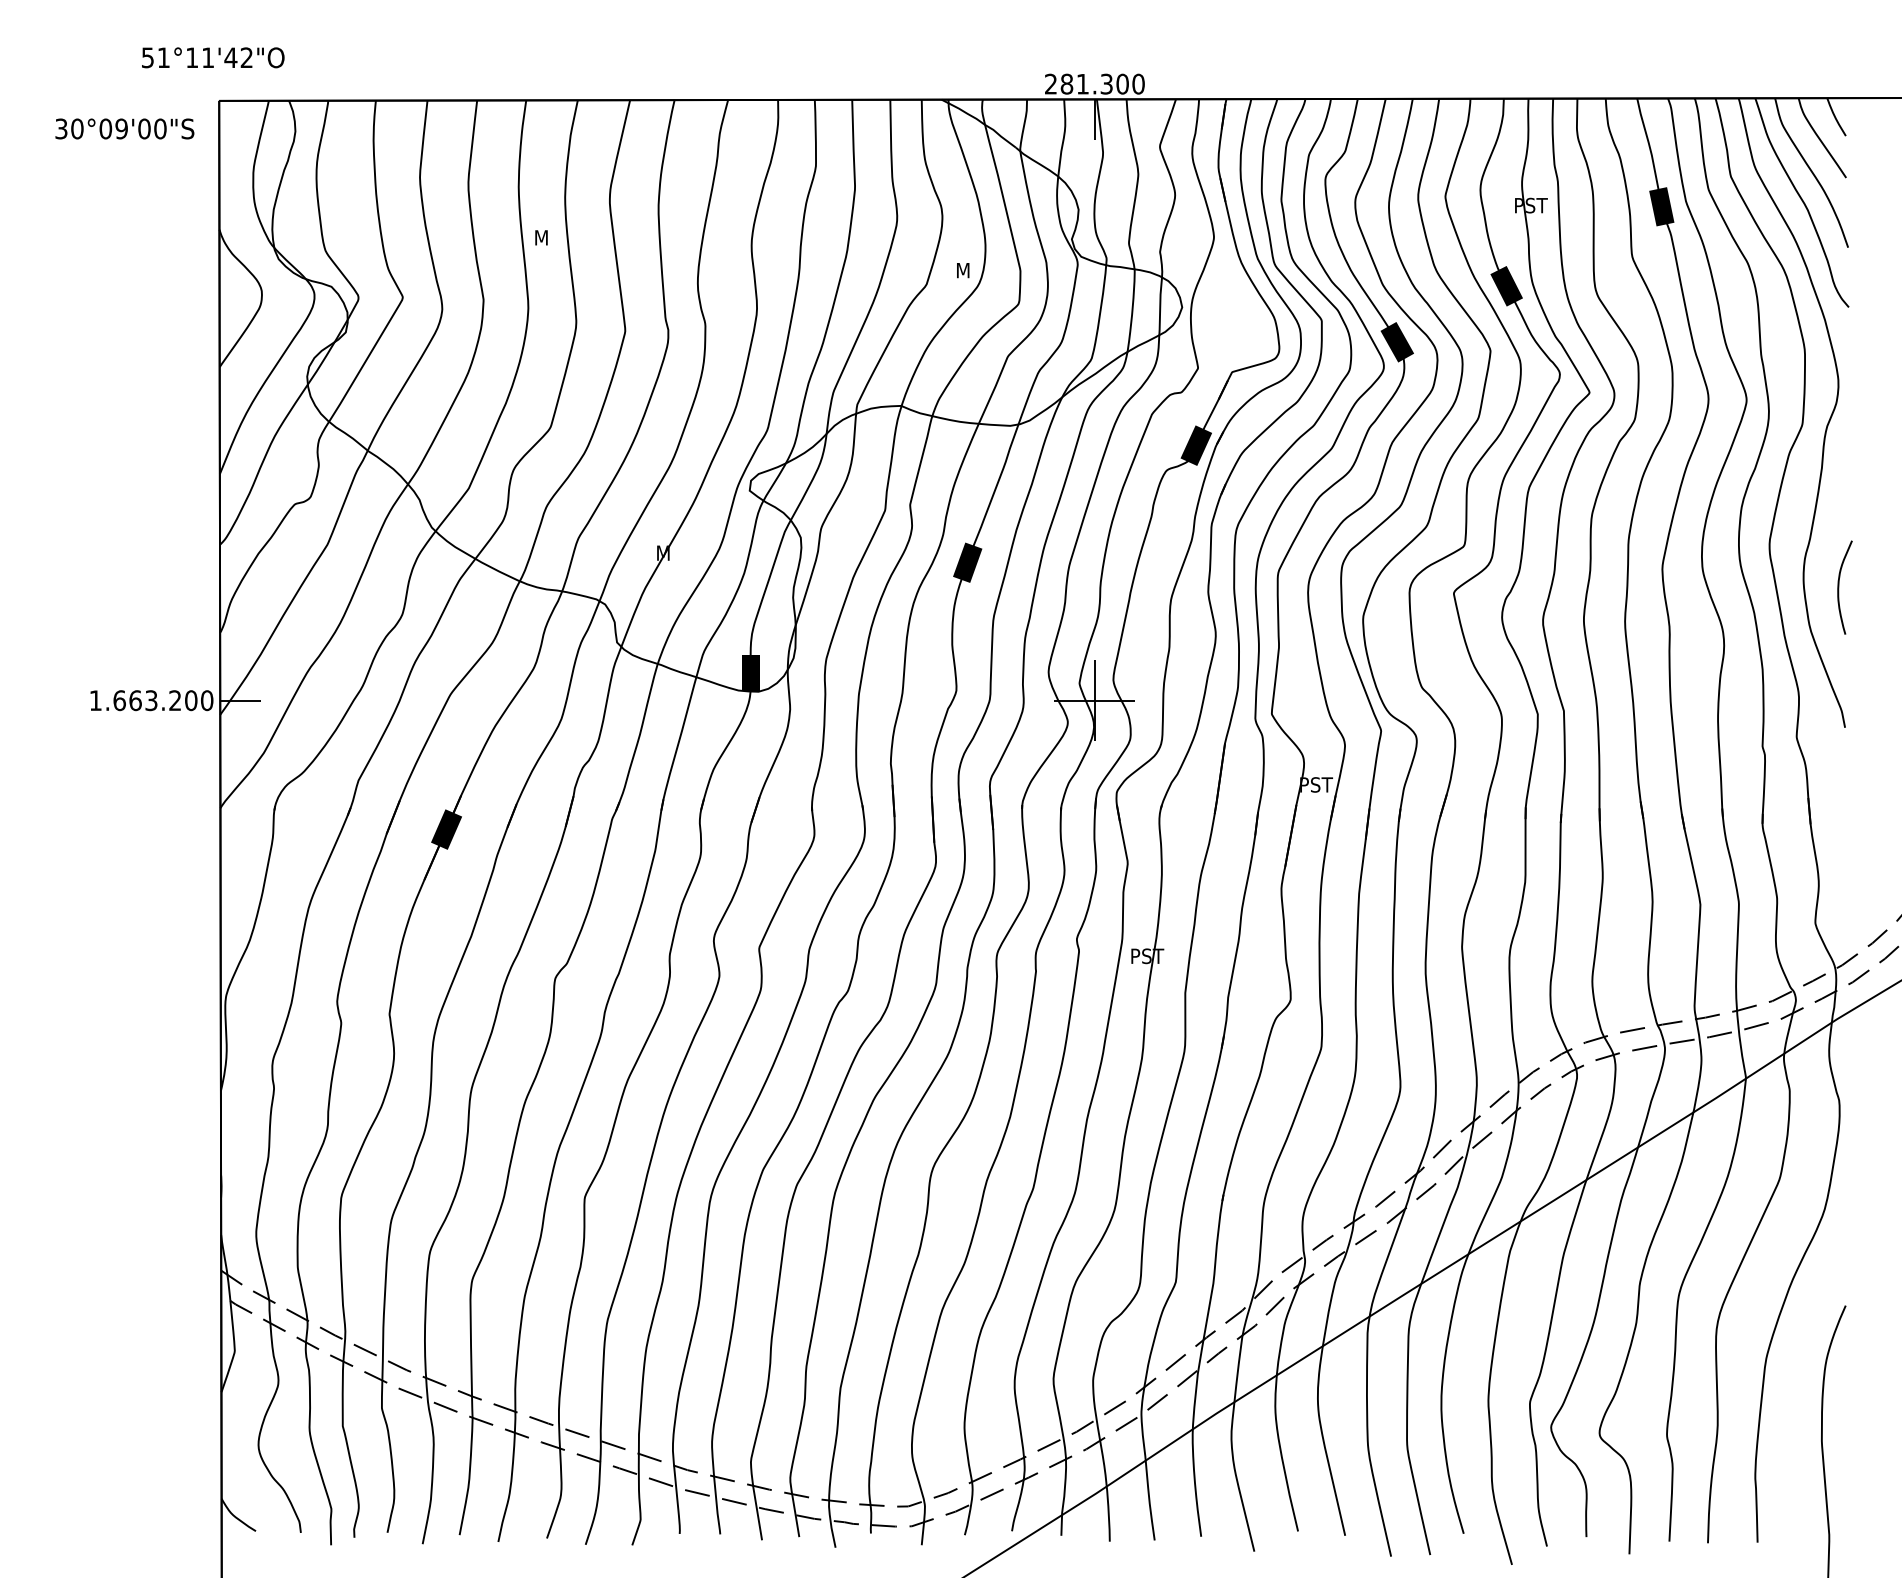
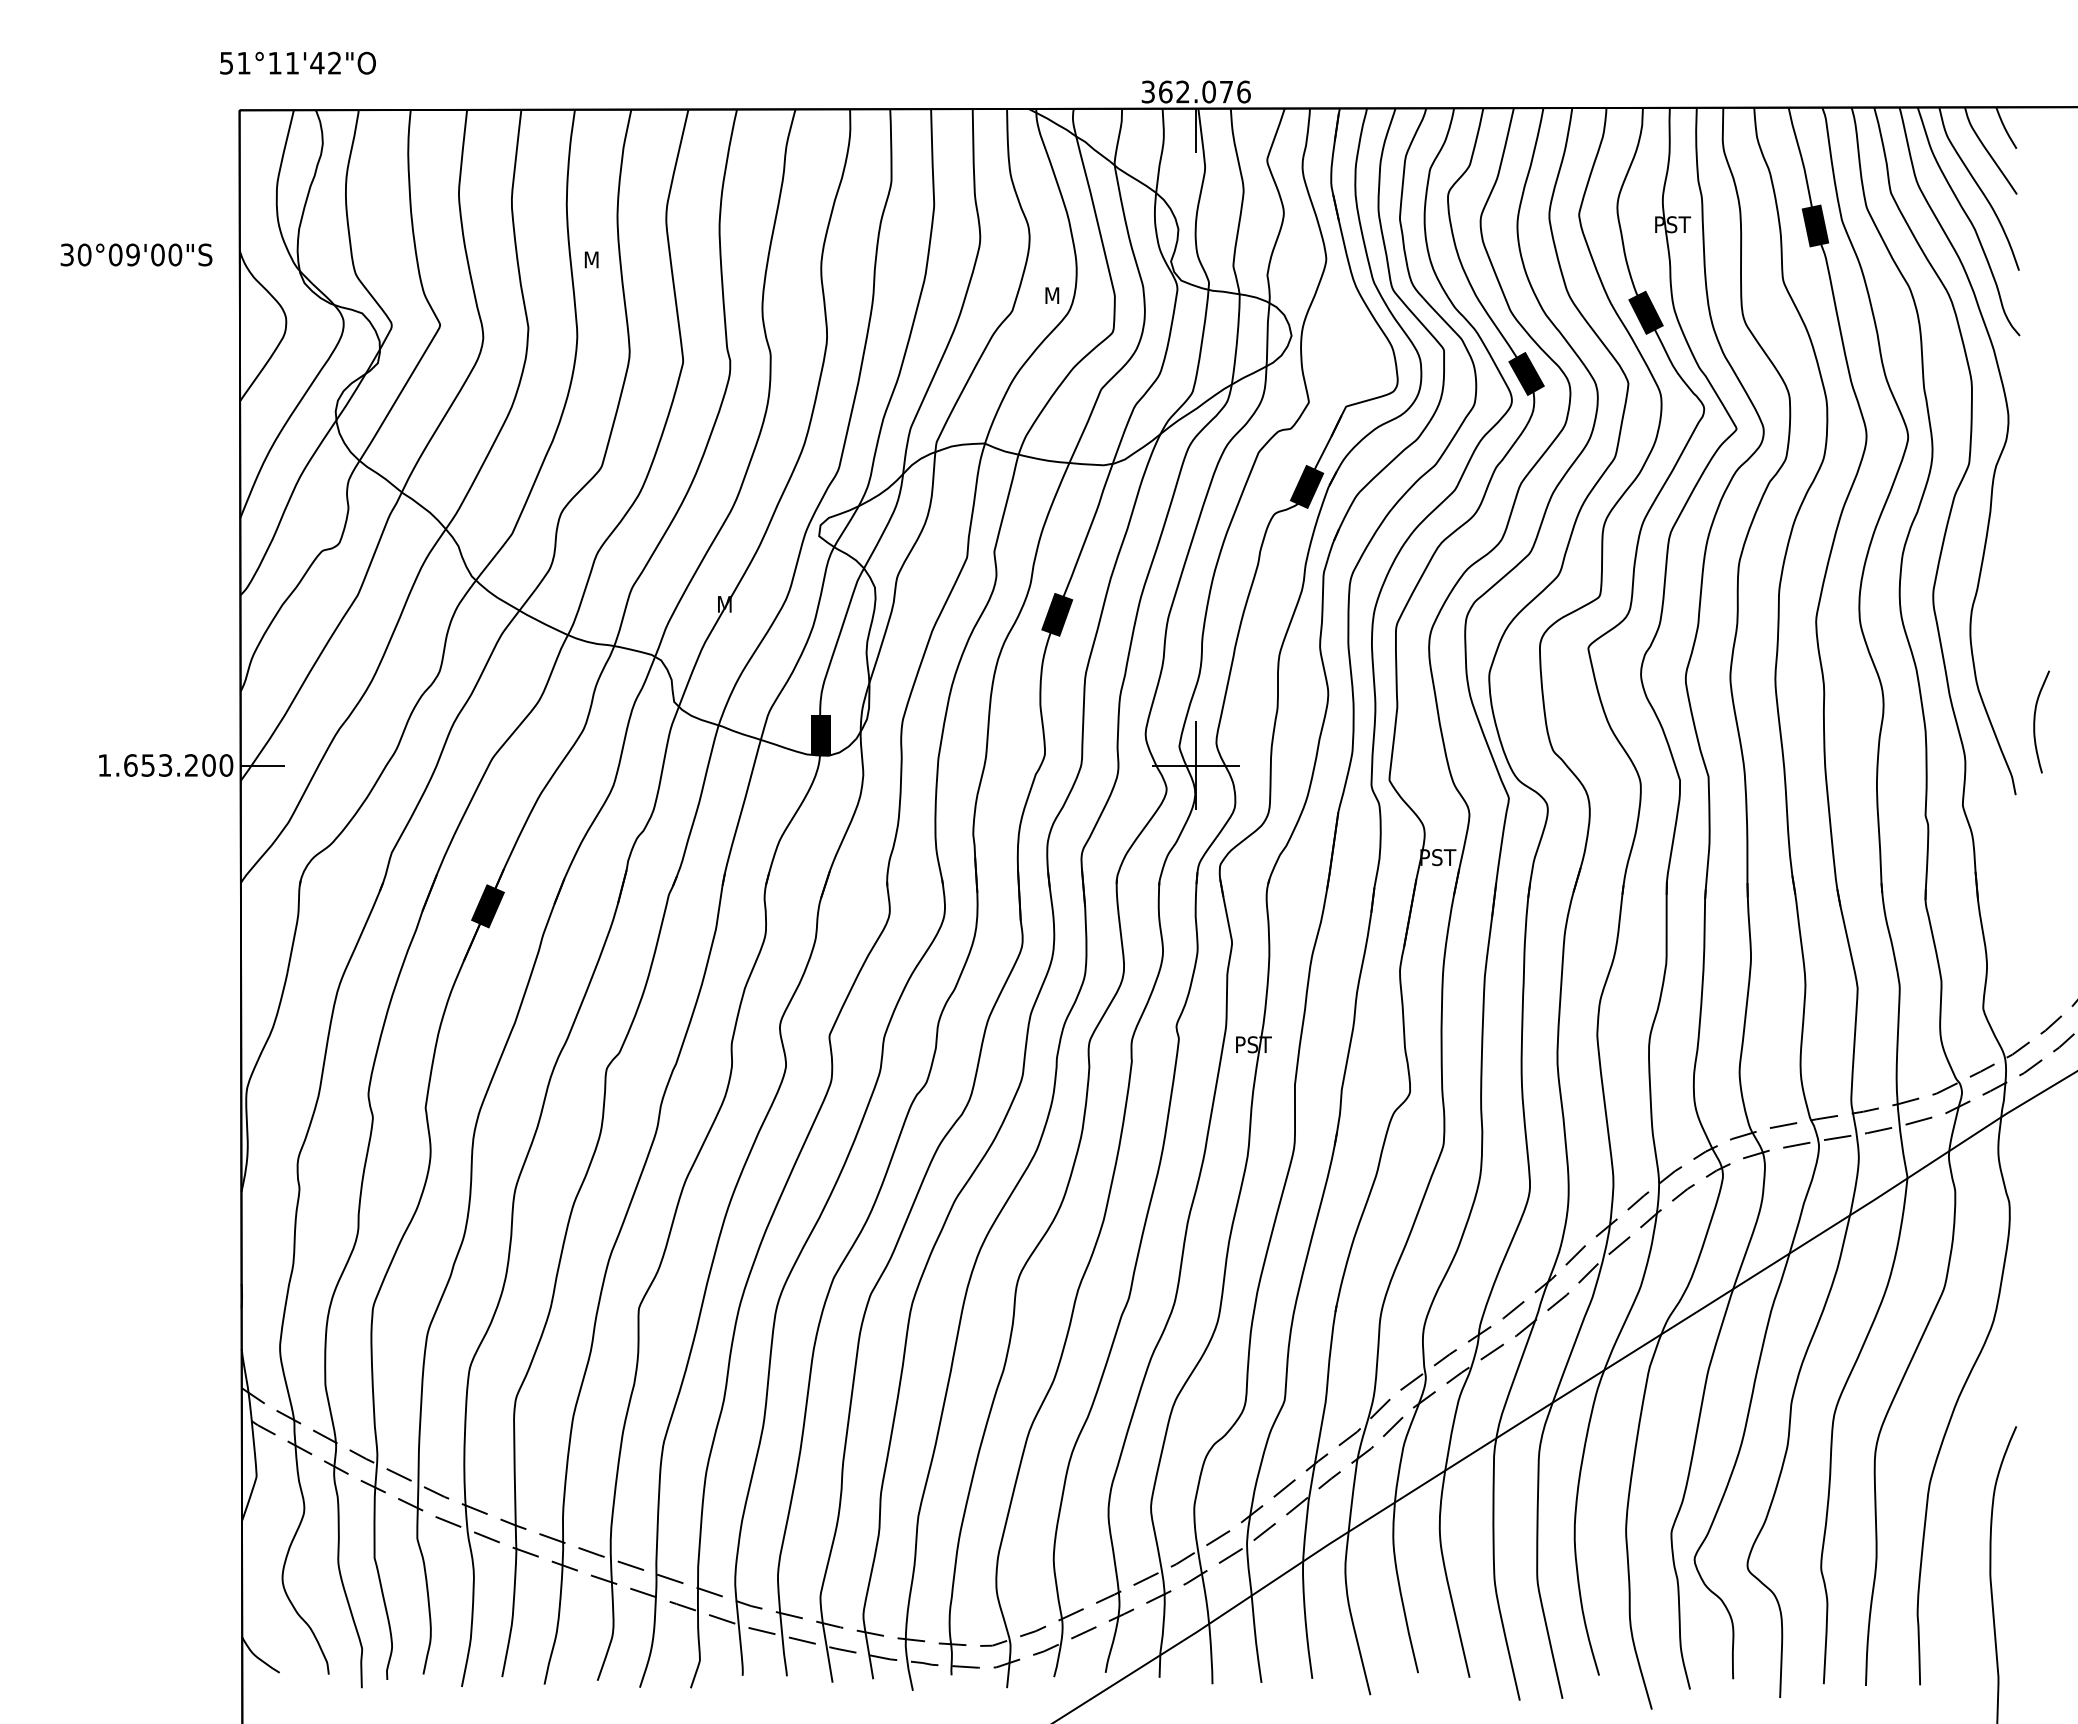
text: (212, 57) -> (297, 62), moved
text: (1094, 83) -> (1195, 91), 281.300 -> 362.076
text: (124, 128) -> (136, 254), moved
curve: (1839, 587) -> (2035, 721), moved
text: (135, 700) -> (148, 765), 1.663.200 -> 1.653.200

